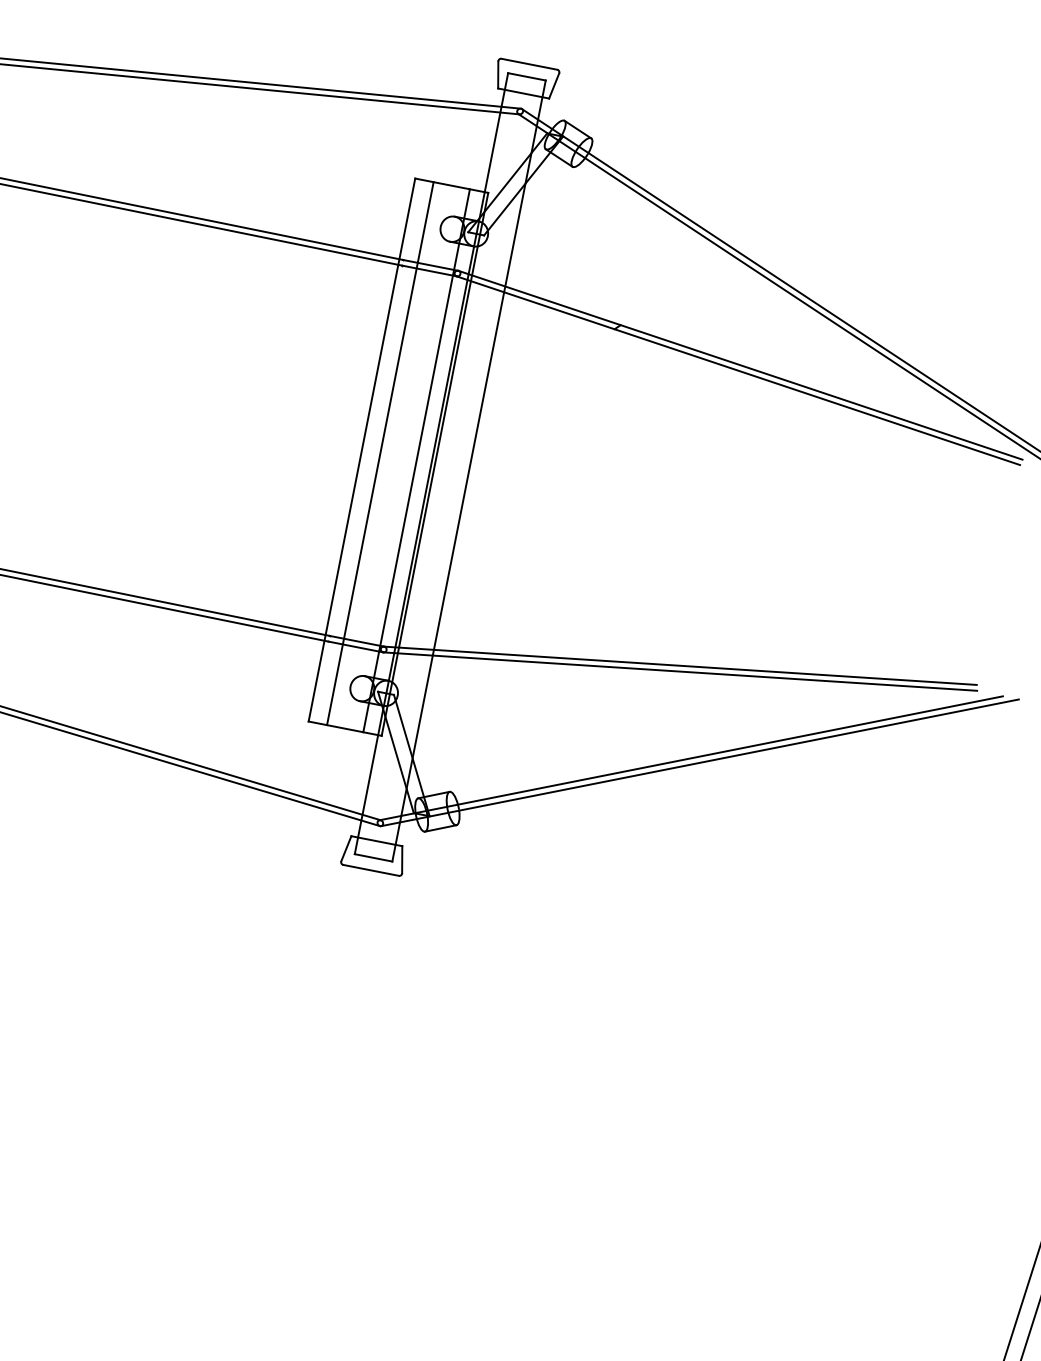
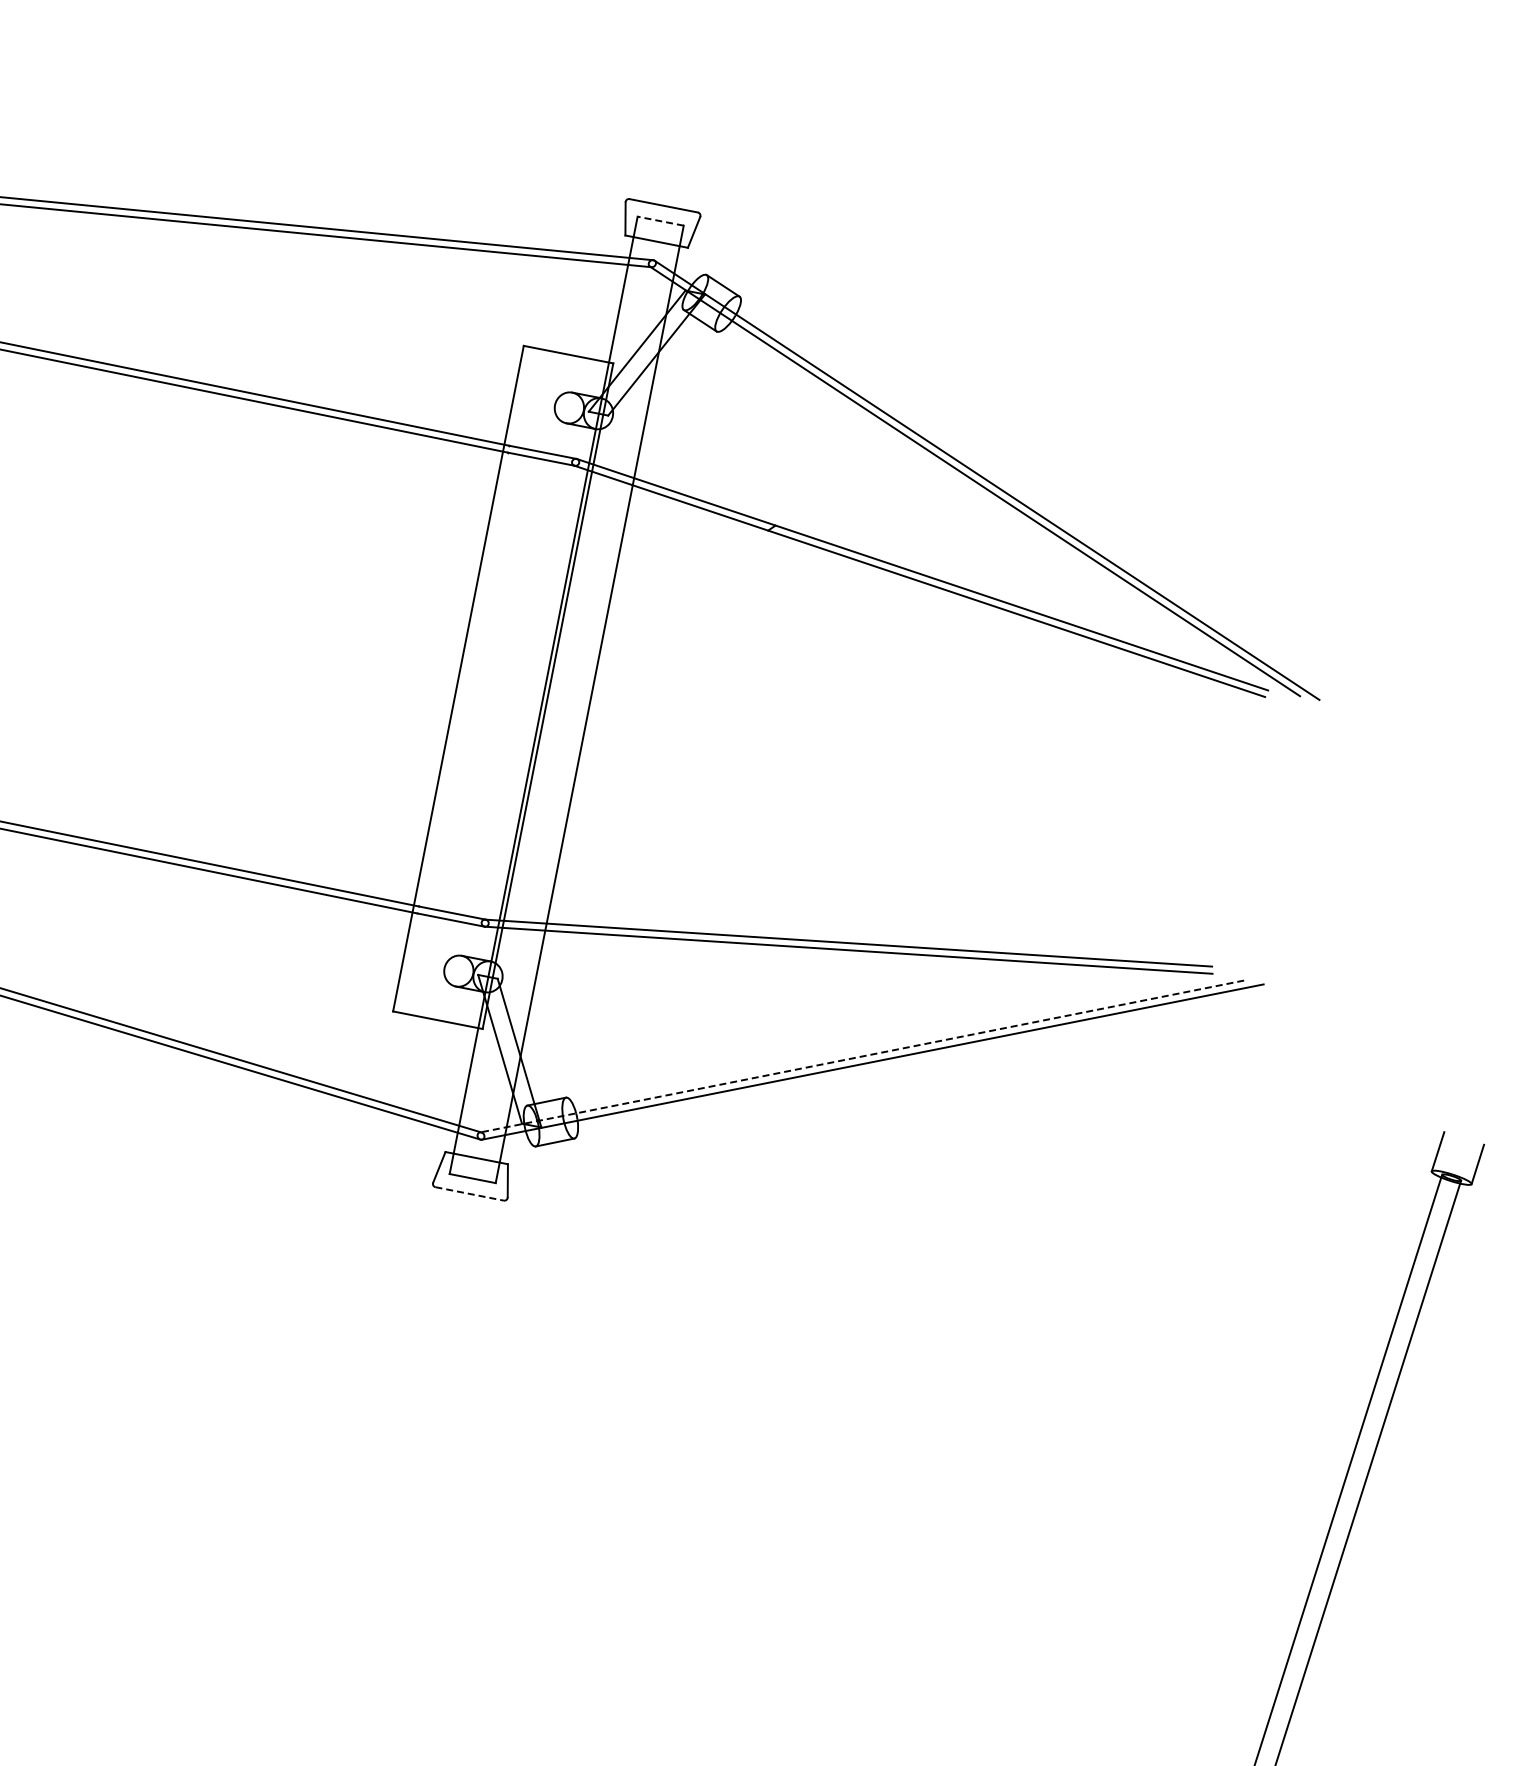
line: (526, 77) -> (660, 221), solid -> dashed
line: (379, 453) -> (480, 682), removed
line: (416, 460) -> (525, 691), removed
line: (691, 758) -> (862, 1056), solid -> dashed
line: (370, 870) -> (469, 1193), solid -> dashed

